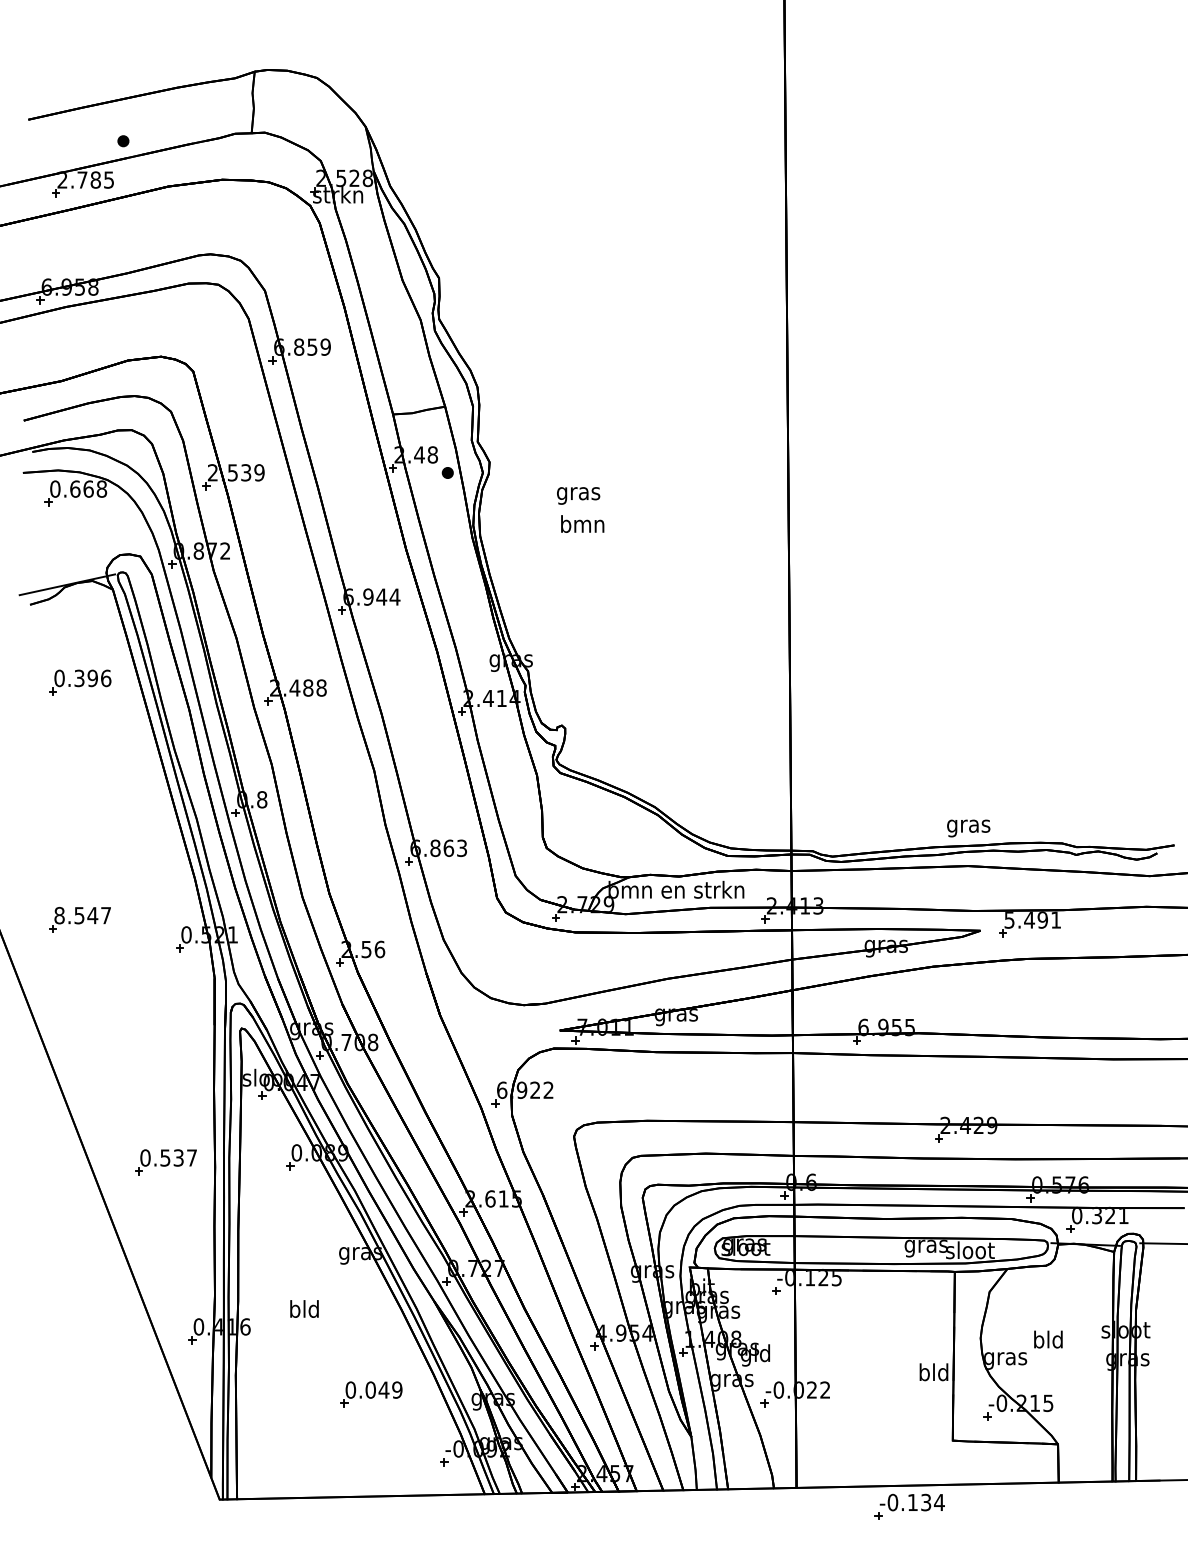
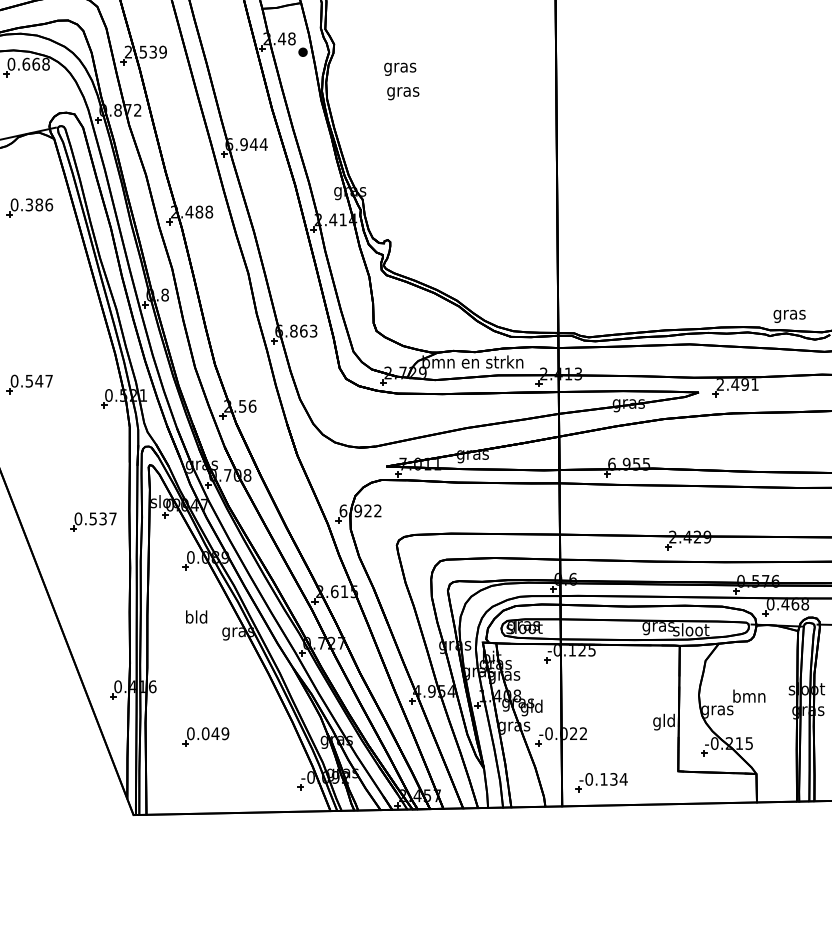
text: (582, 526) -> (403, 92), bmn -> gras
text: (92, 678) -> (39, 205), 0.396 -> 0.386
text: (968, 828) -> (789, 316), moved
text: (59, 915) -> (14, 381), 8.547 -> 0.547
text: (1009, 920) -> (720, 384), 5.491 -> 2.491
part: (165, 1162) -> (93, 522), moved
text: (1109, 1215) -> (794, 603), 0.321 -> 0.468
text: (304, 1308) -> (196, 616), moved
text: (1048, 1339) -> (749, 696), bld -> bmn
text: (924, 1374) -> (657, 722), bld -> gld
part: (371, 1394) -> (206, 736), moved
part: (909, 1506) -> (601, 782), moved

